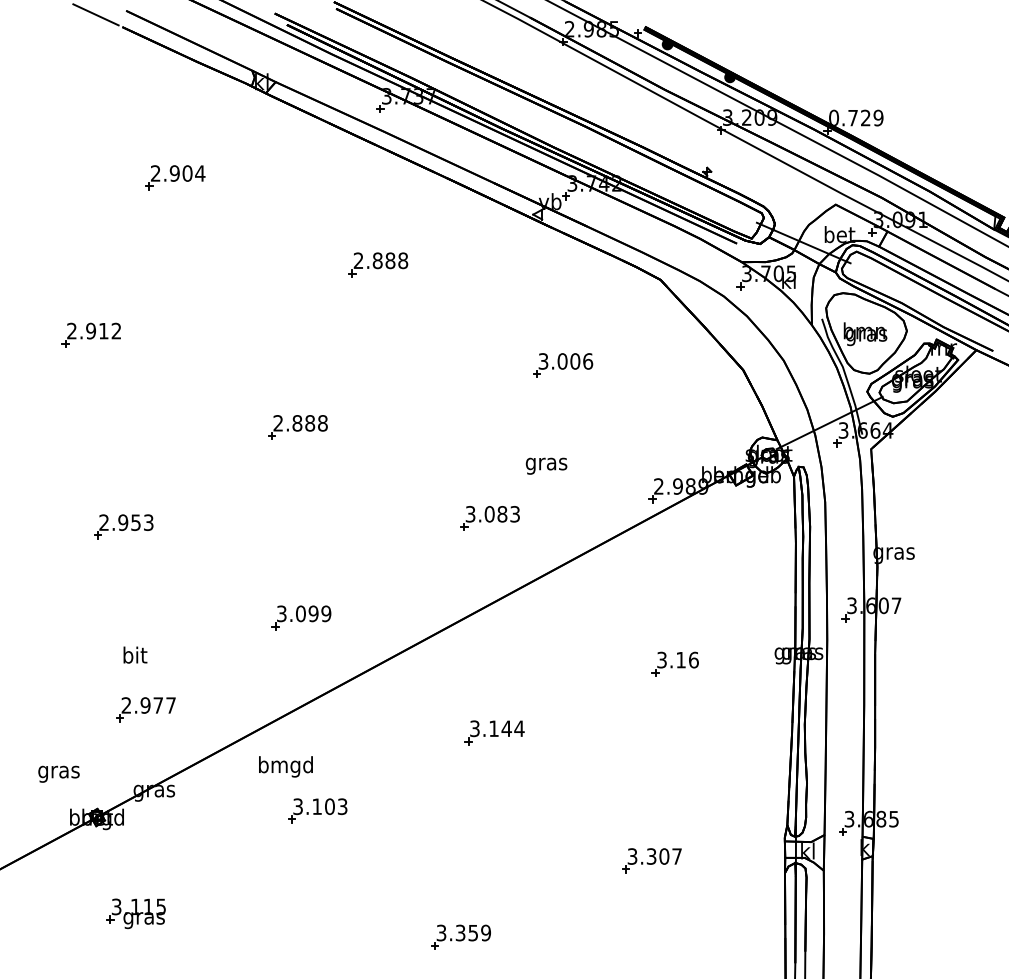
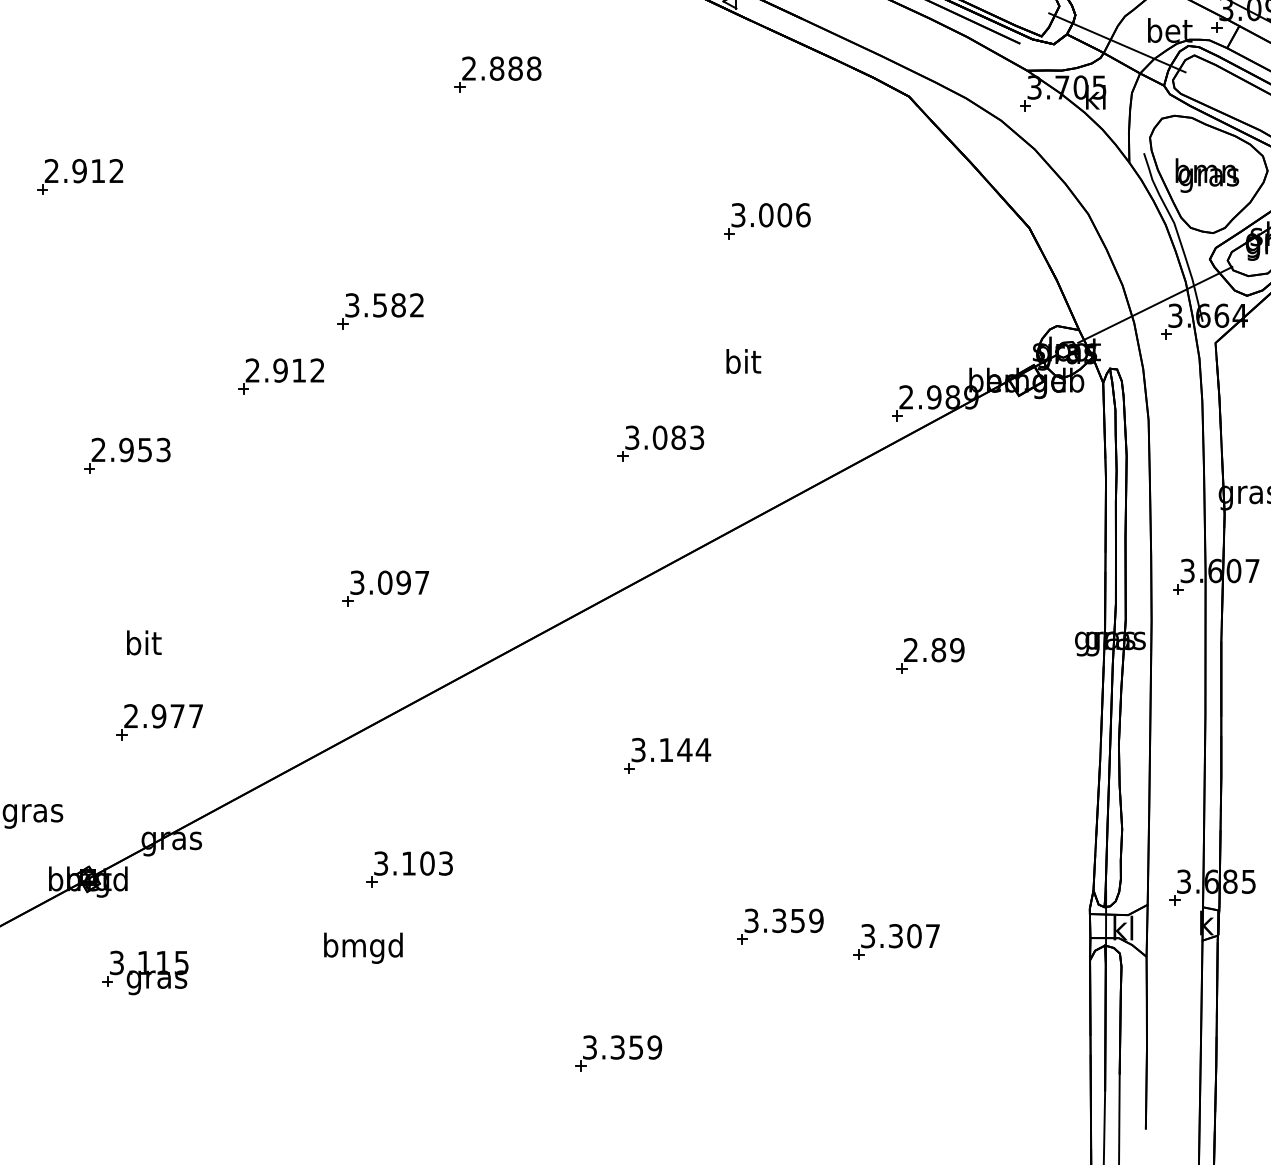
text: (300, 423) -> (384, 305), 2.888 -> 3.582
text: (546, 463) -> (742, 363), gras -> bit
part: (228, 471) -> (279, 375), added
text: (326, 613) -> (422, 582), 3.099 -> 3.097
text: (677, 659) -> (933, 649), 3.16 -> 2.89
text: (285, 766) -> (362, 947), moved
part: (571, 849) -> (779, 925), added
part: (135, 913) -> (144, 972), moved

